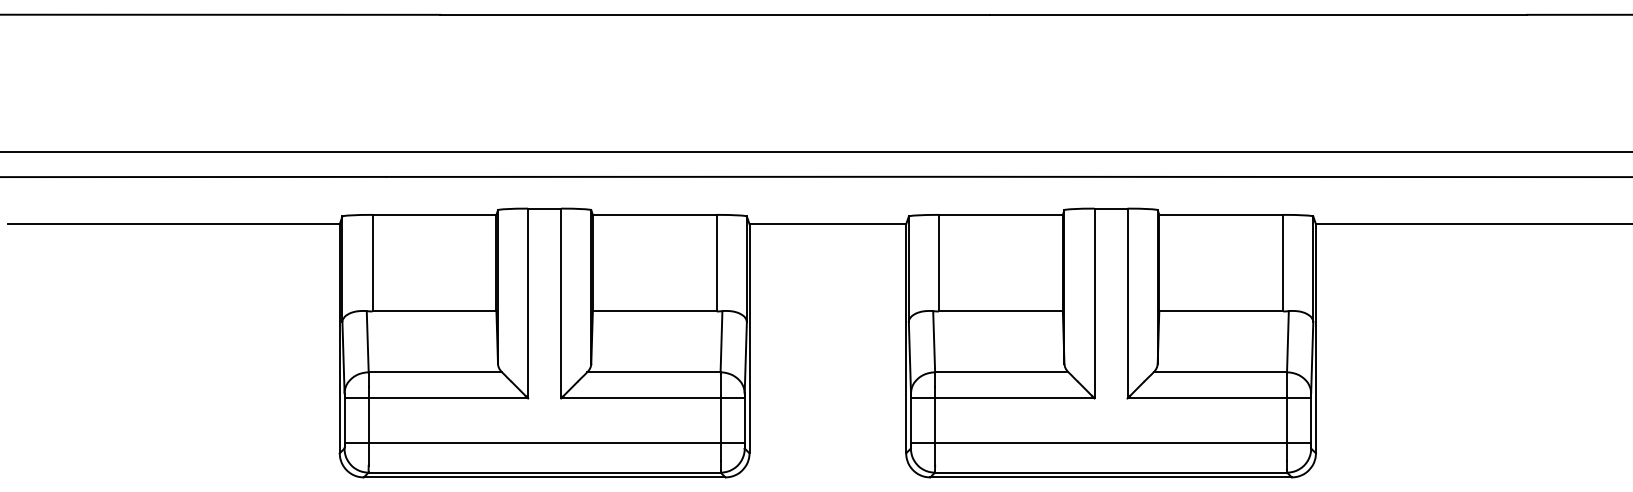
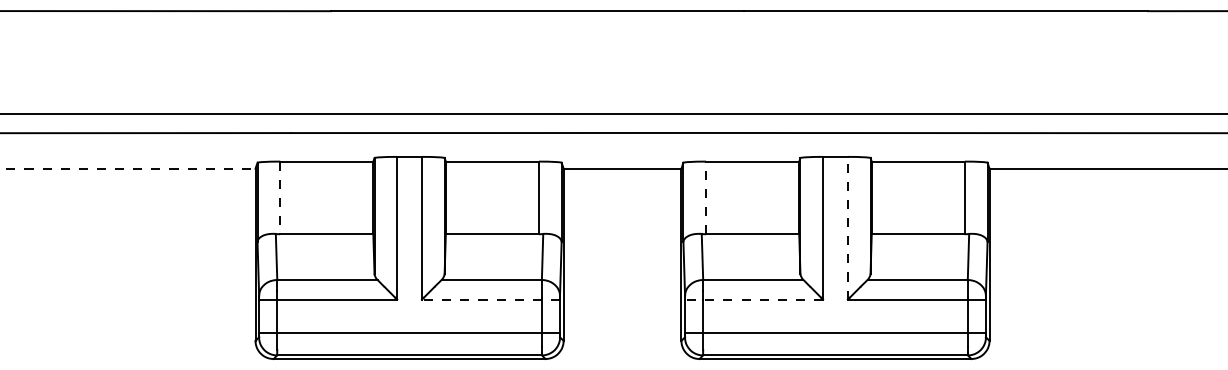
line: (173, 224) -> (130, 168), solid -> dashed
line: (939, 262) -> (706, 197), solid -> dashed
line: (372, 263) -> (280, 198), solid -> dashed
line: (1127, 302) -> (847, 227), solid -> dashed
line: (652, 398) -> (490, 299), solid -> dashed
line: (1002, 398) -> (753, 299), solid -> dashed

